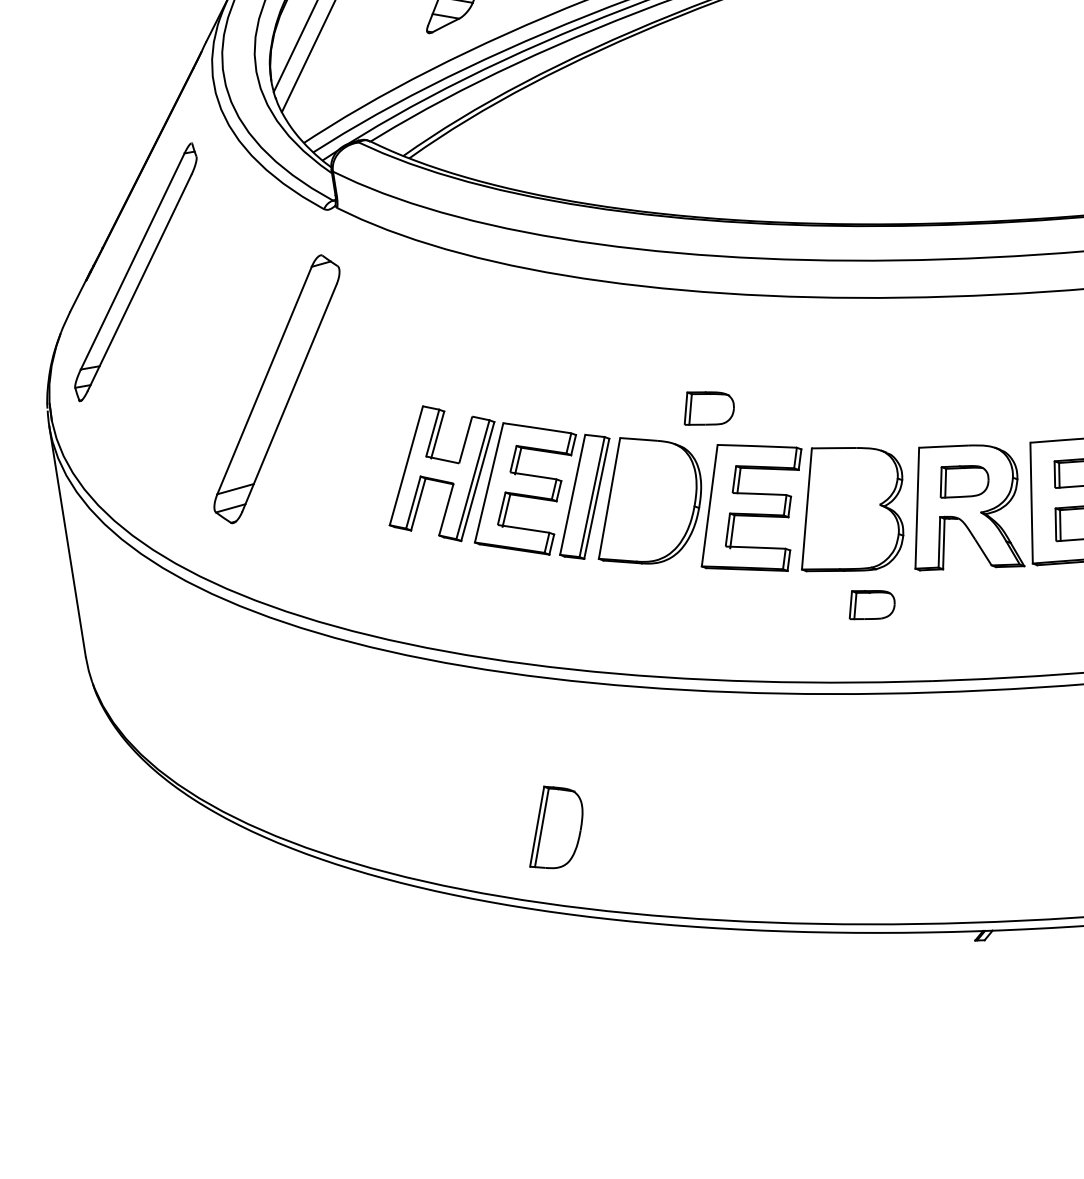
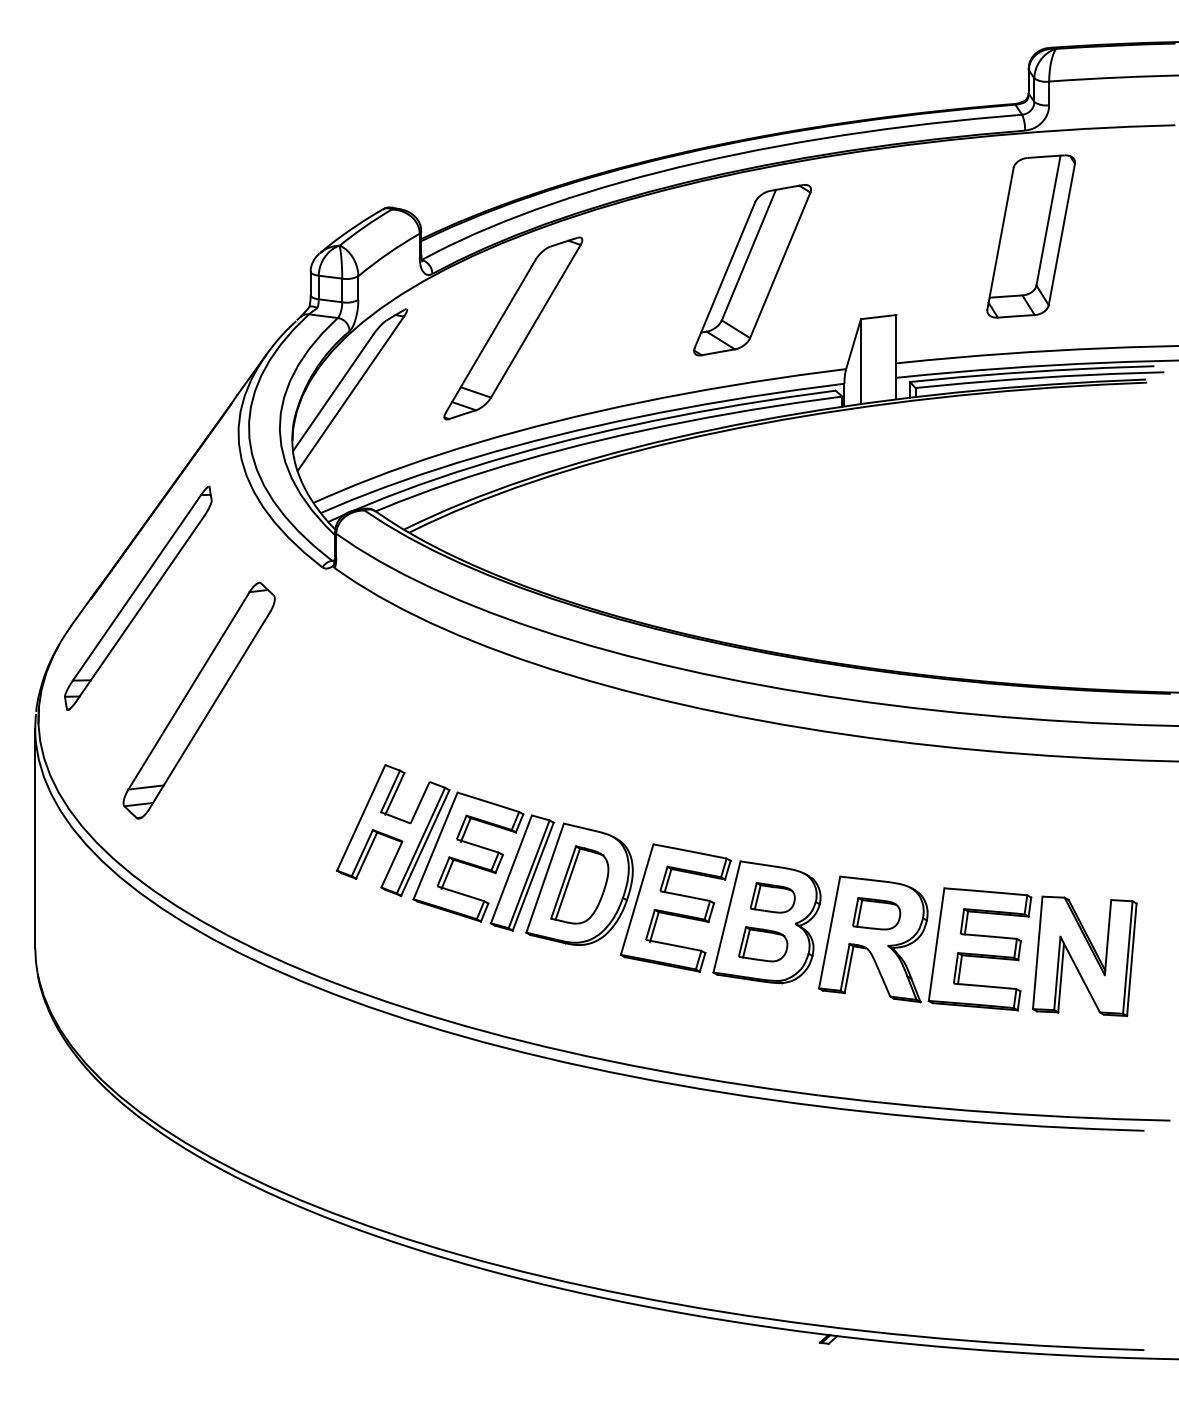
part: (276, 389) -> (198, 700), moved
part: (708, 407) -> (763, 944), moved
part: (870, 603) -> (772, 897), moved
part: (554, 826) -> (579, 884), moved

